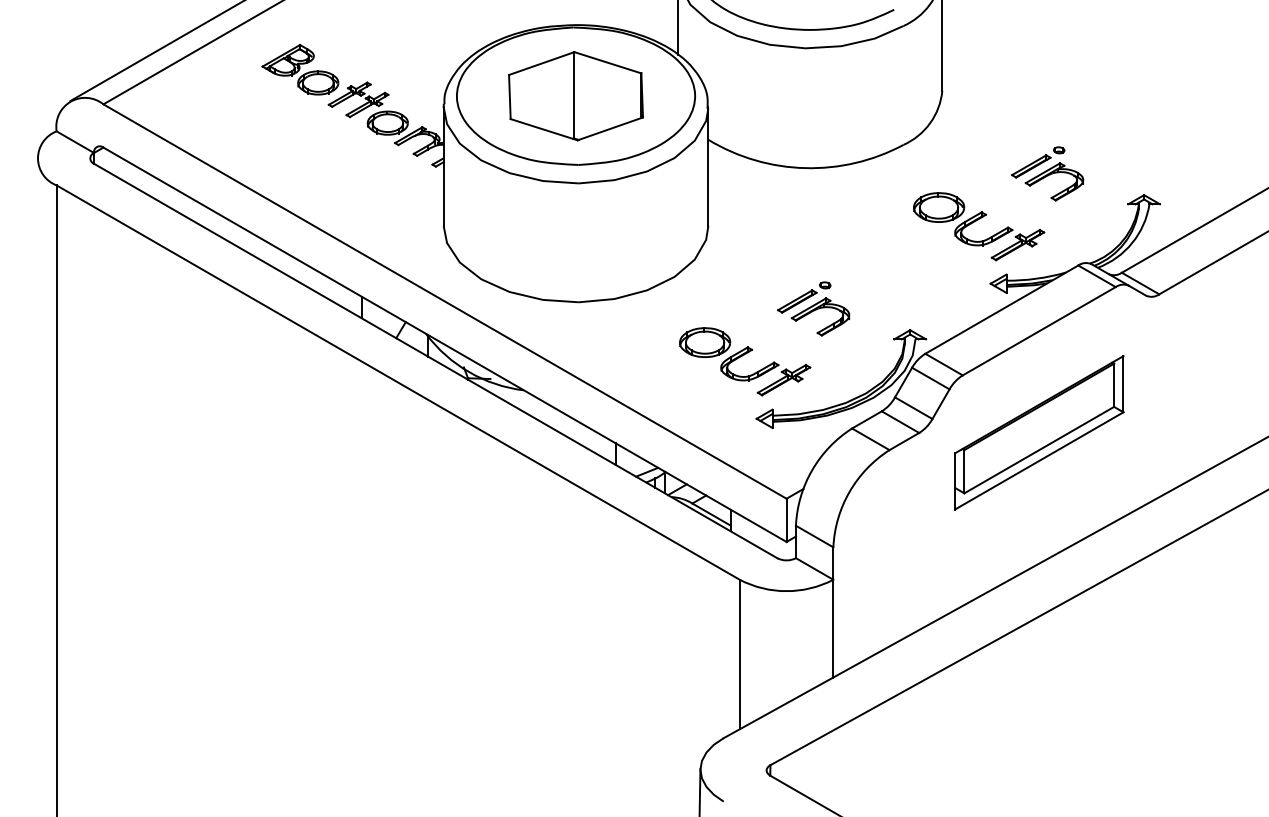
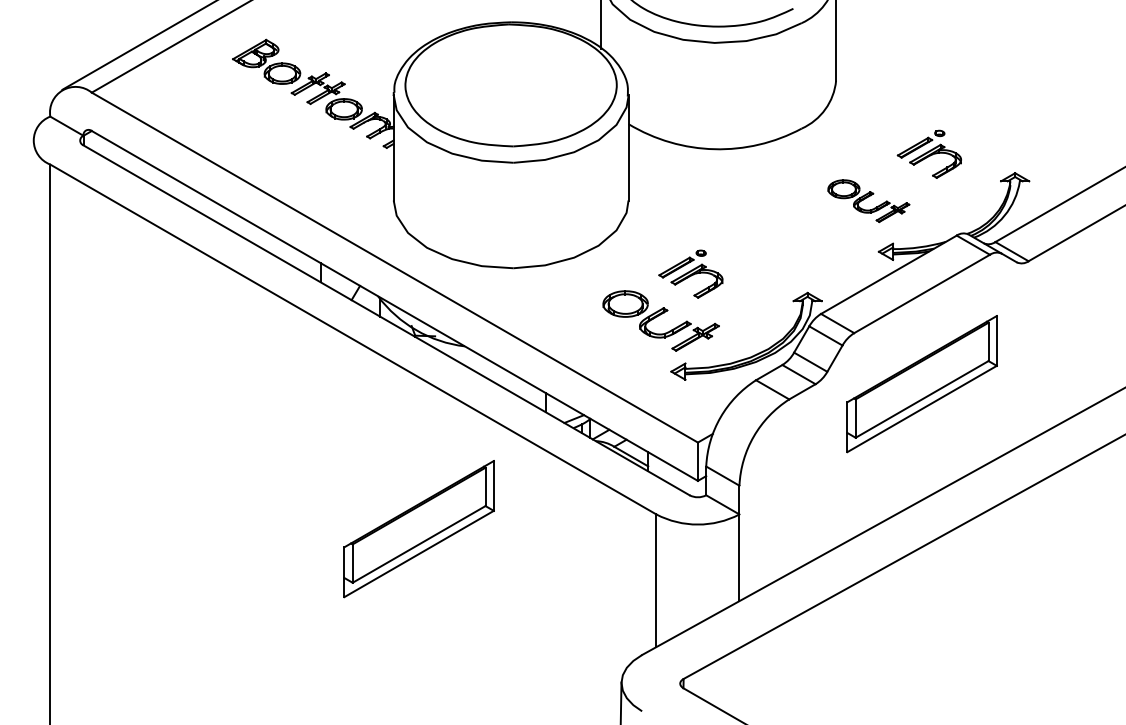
part: (575, 96) -> (510, 85), removed
part: (978, 225) -> (868, 200), size x0.7
part: (813, 308) -> (690, 273), moved
part: (471, 596) -> (418, 529), added

